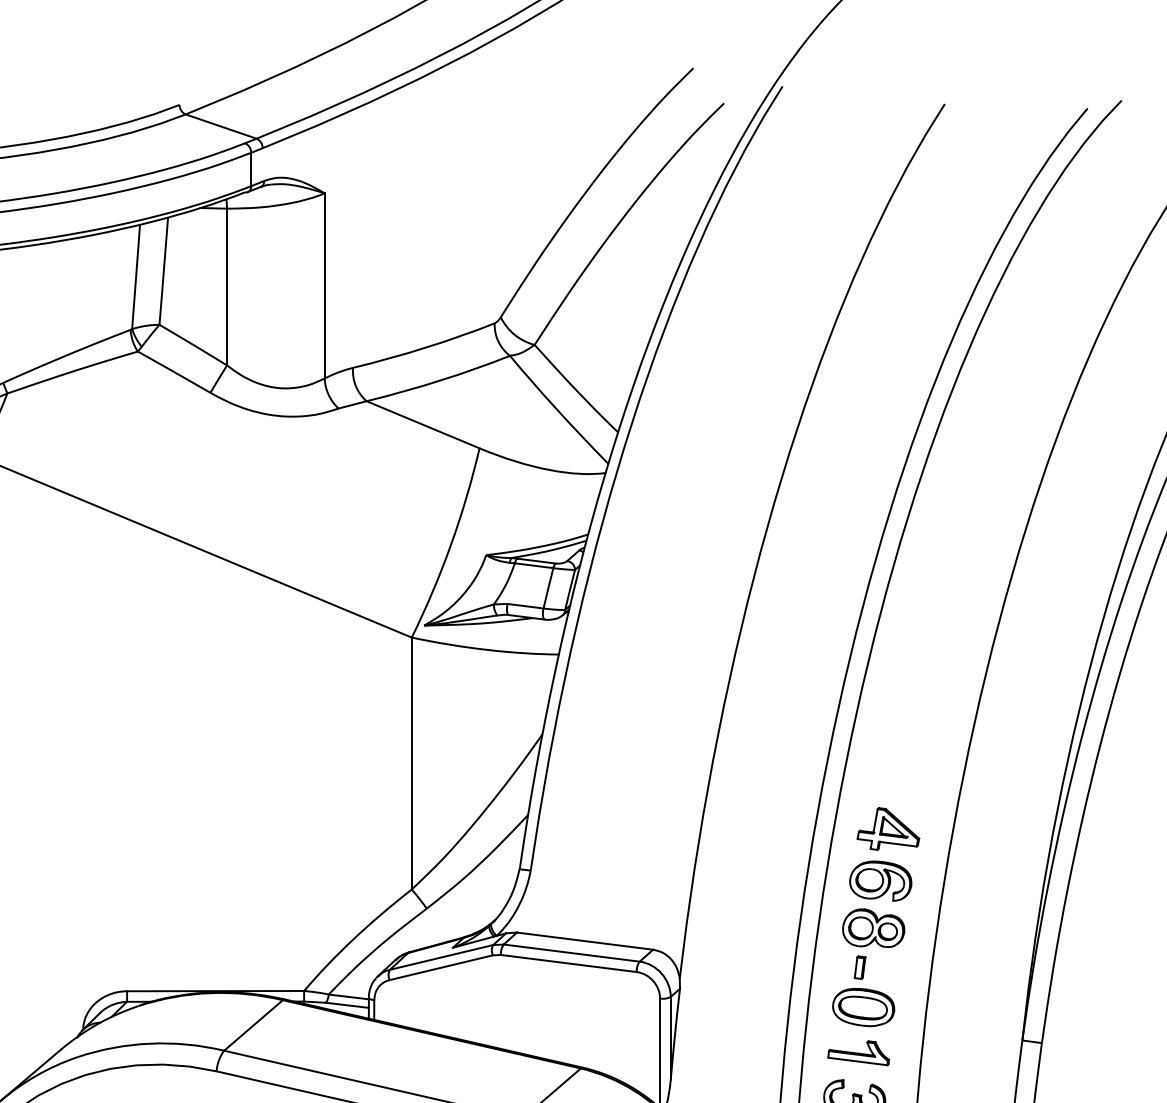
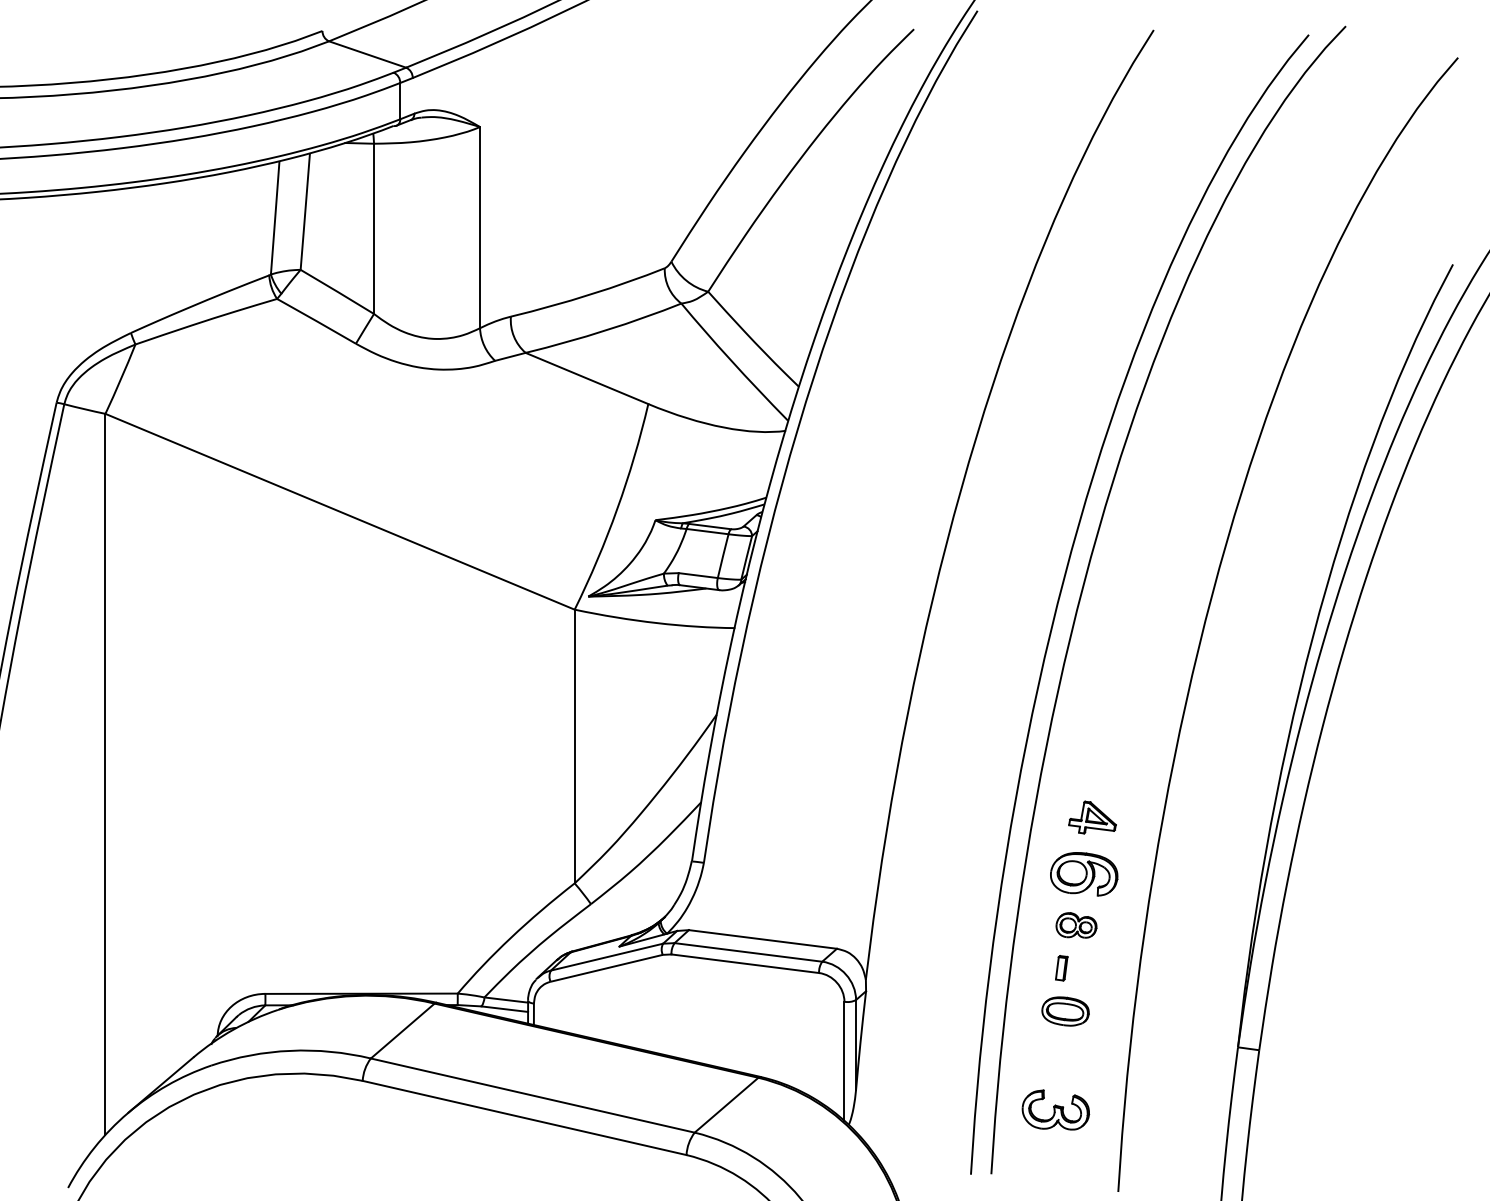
part: (888, 828) -> (1092, 817), size x0.7
part: (873, 928) -> (1076, 925), size x0.6
part: (863, 1007) -> (1065, 1011), size x0.7
part: (858, 1053) -> (1060, 1061), removed

